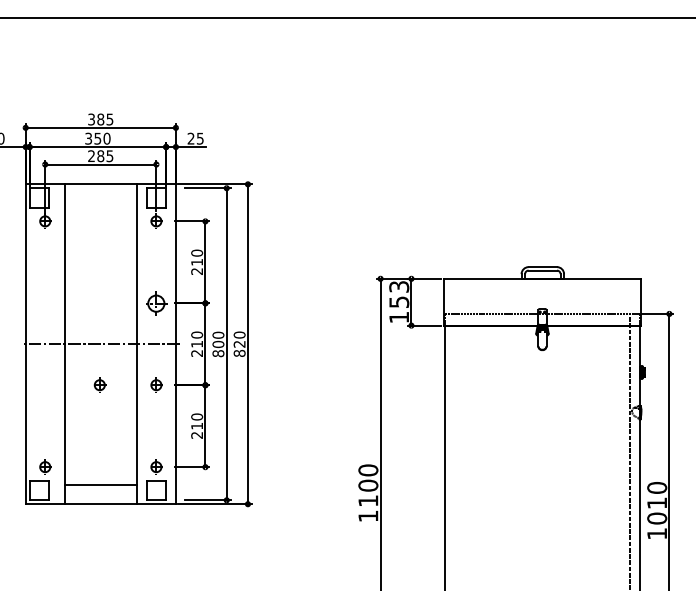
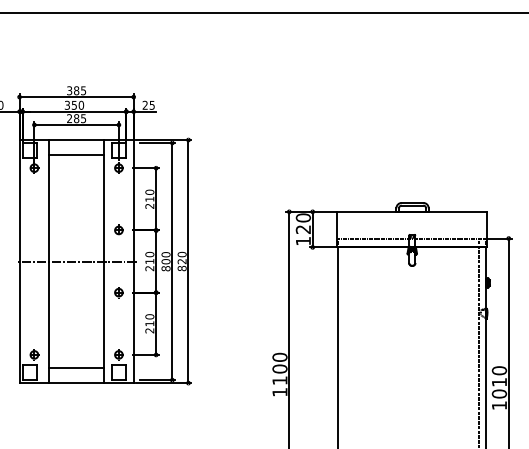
line: (100, 203) -> (76, 154), added
text: (399, 294) -> (303, 223), 153 -> 120
part: (155, 302) -> (118, 229), size x0.62
part: (99, 384) -> (75, 292), removed

